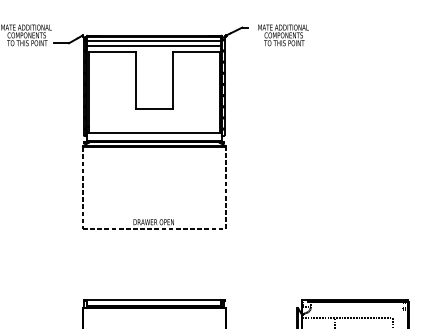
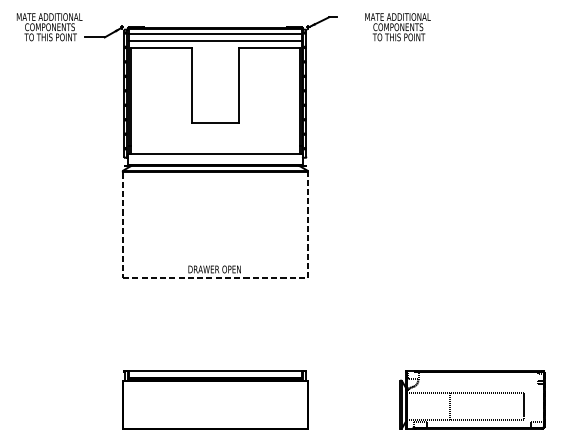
text: (283, 35) -> (397, 27), moved

